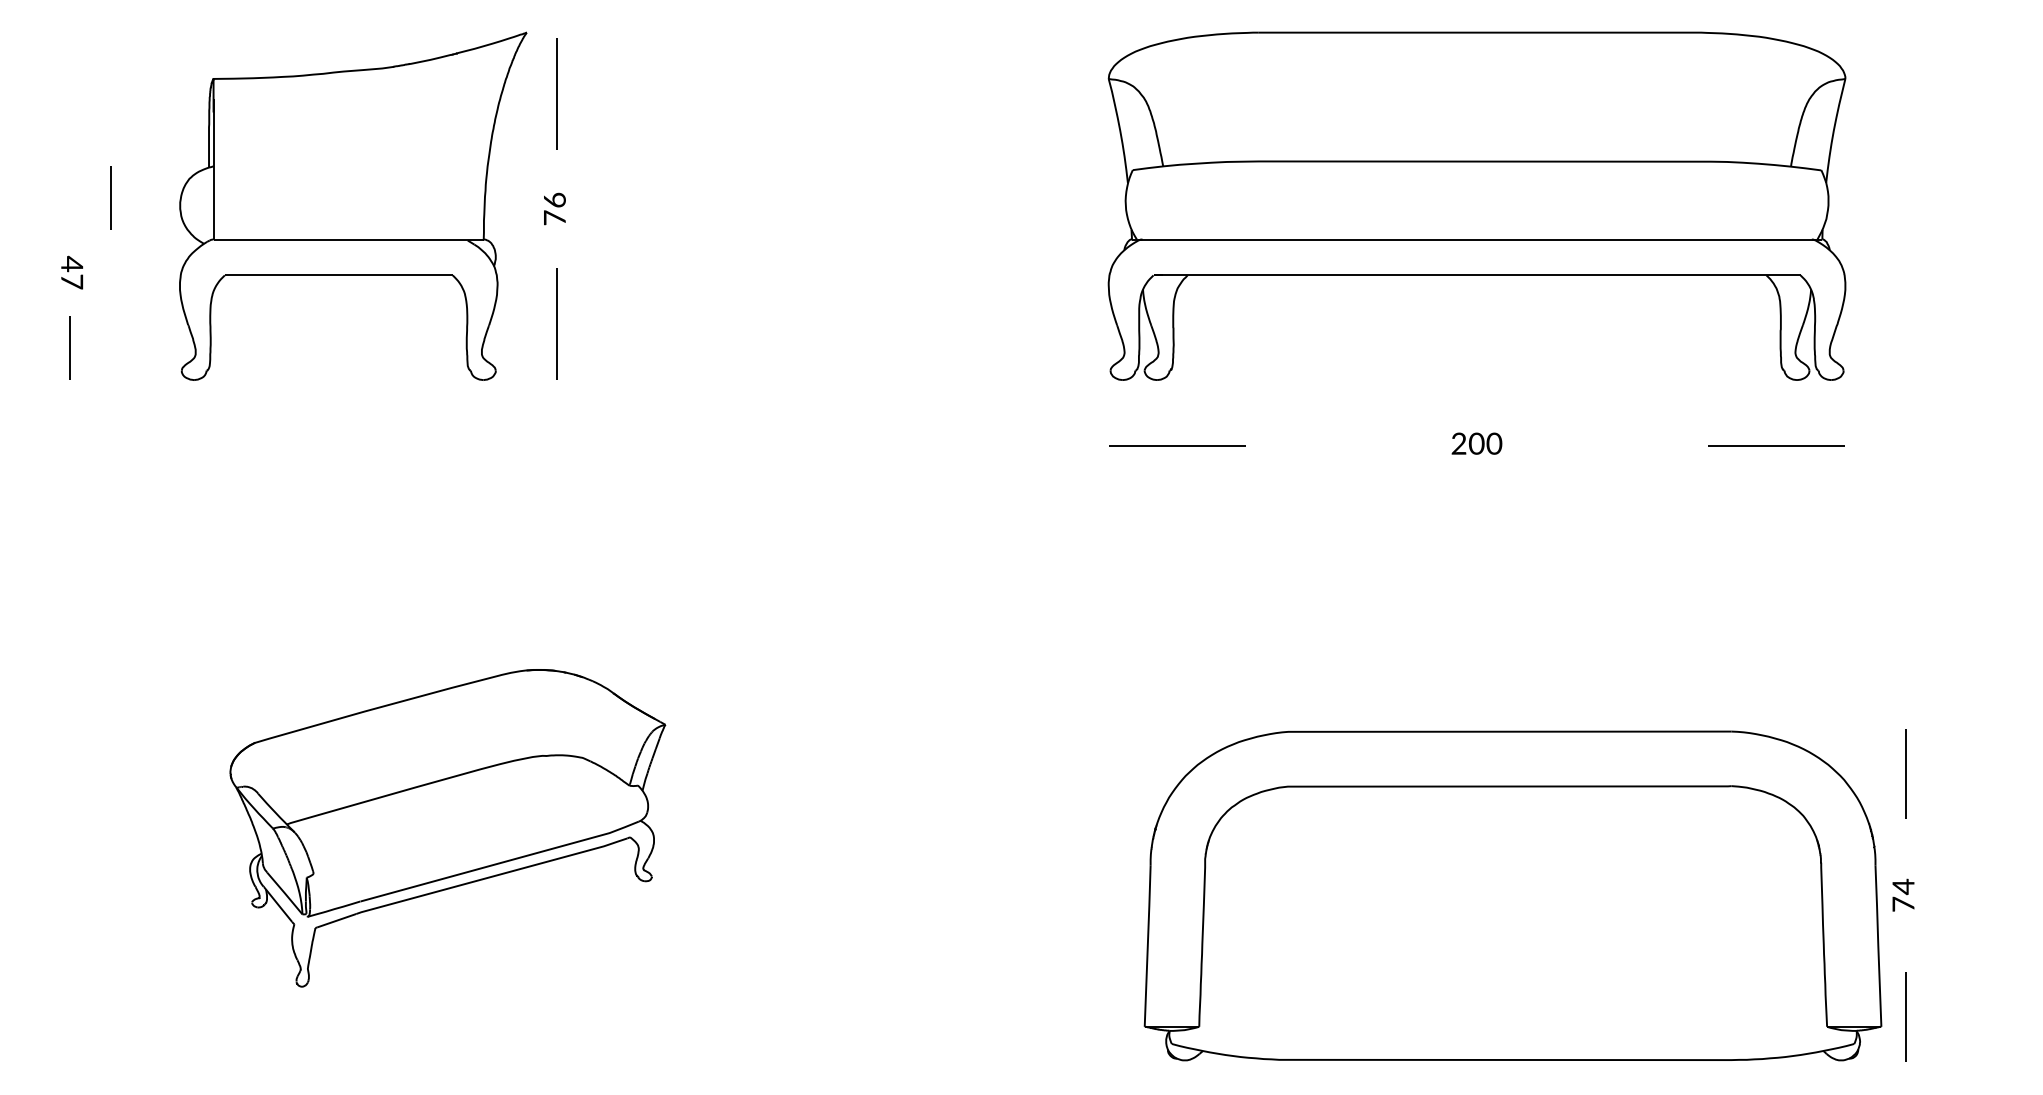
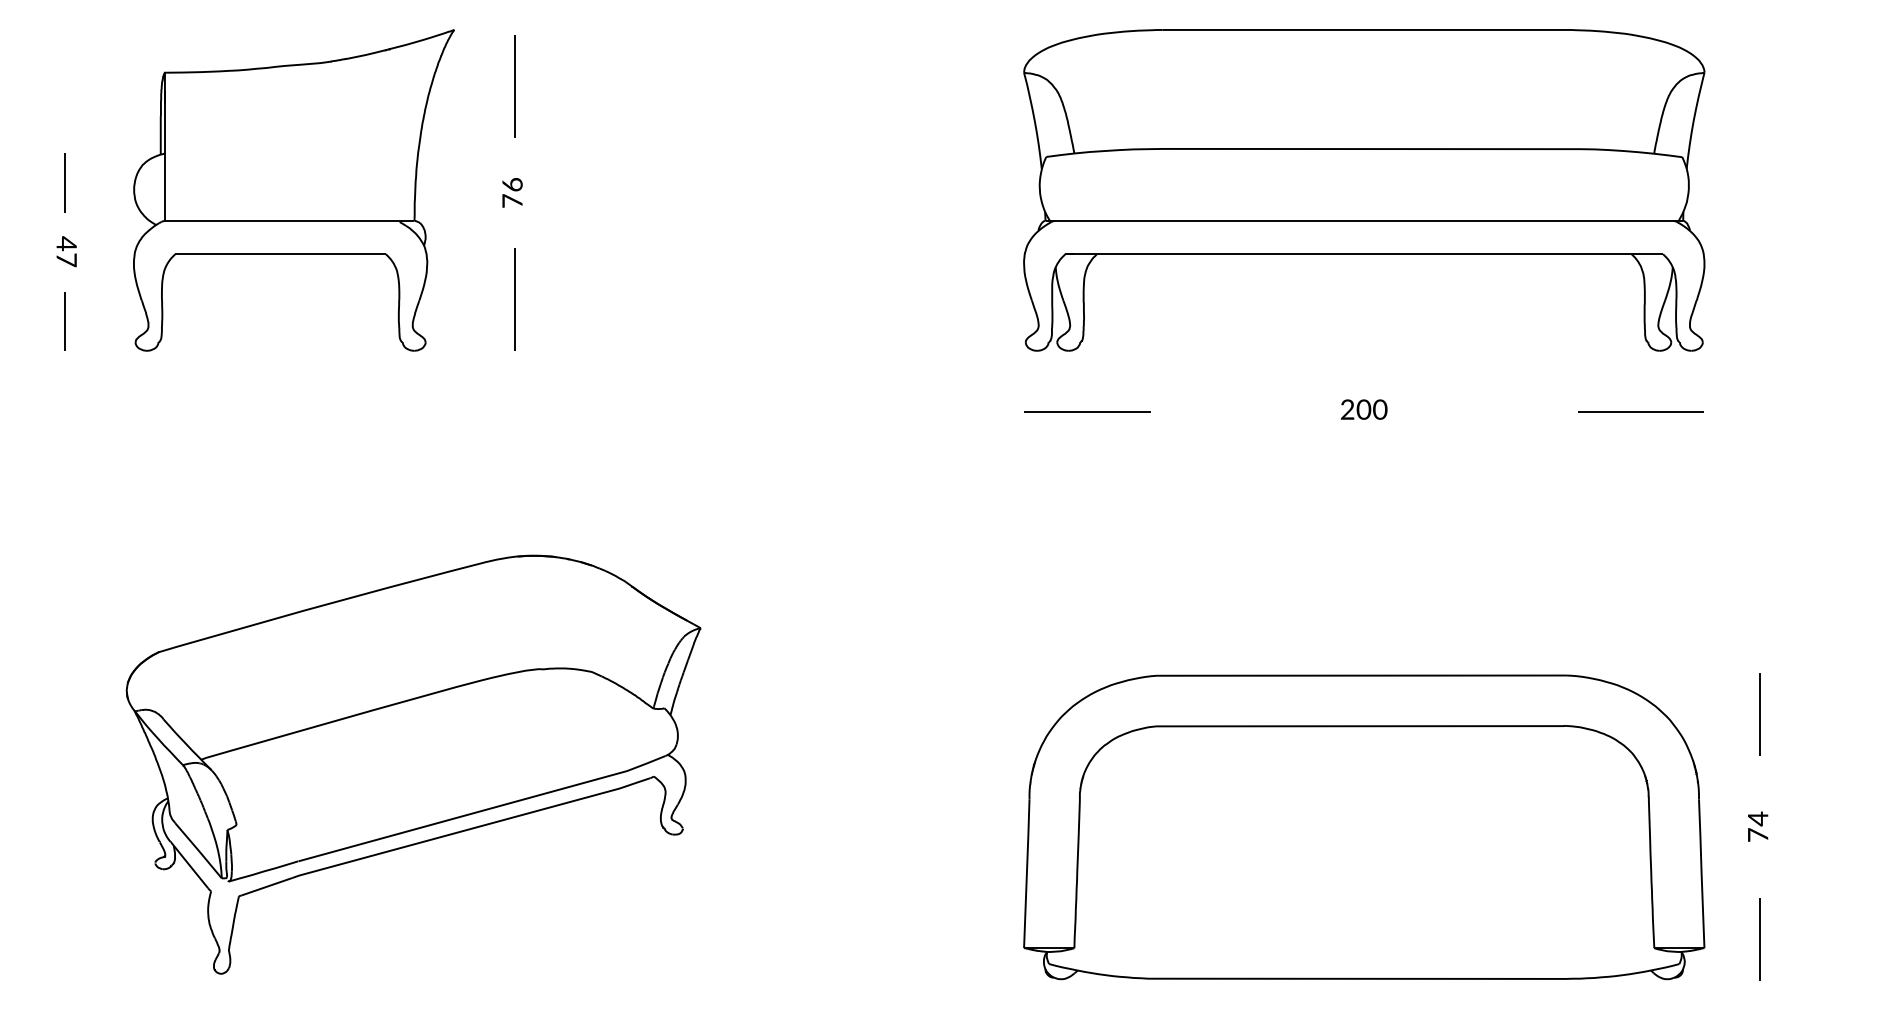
line: (110, 197) -> (64, 182), moved
part: (353, 205) -> (294, 189), moved
part: (447, 828) -> (413, 765), size x1.43
part: (1512, 895) -> (1363, 826), moved

